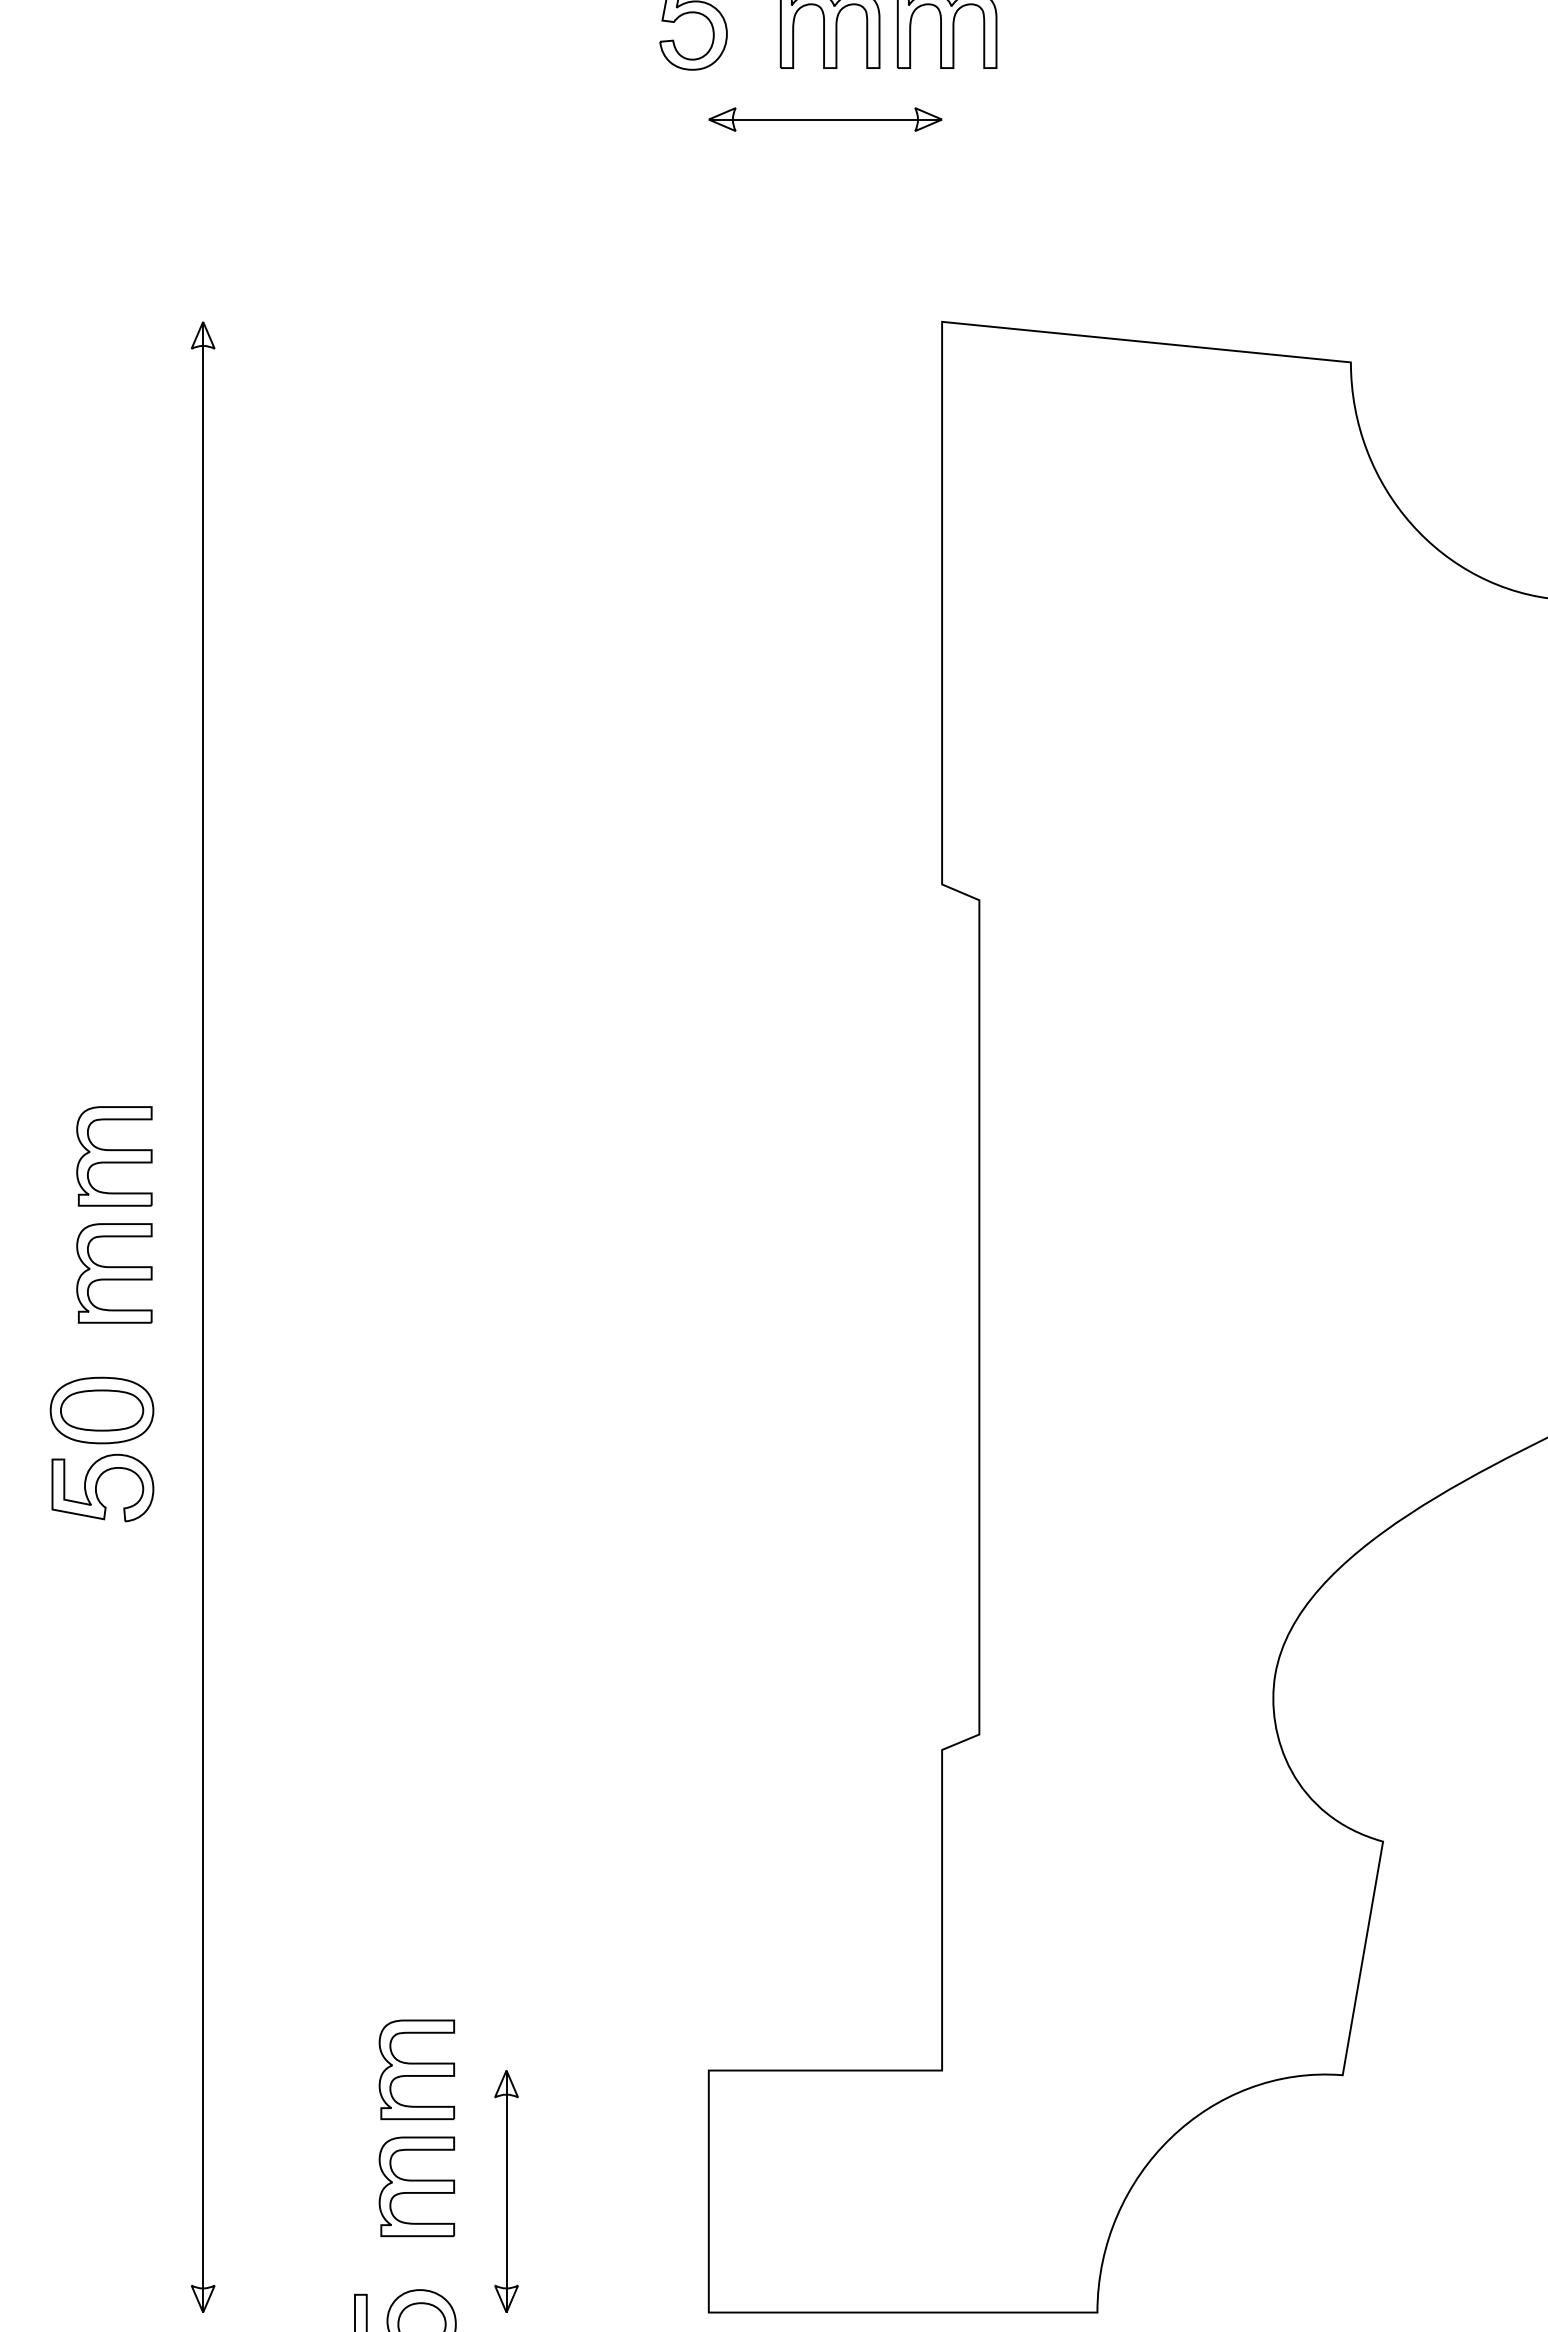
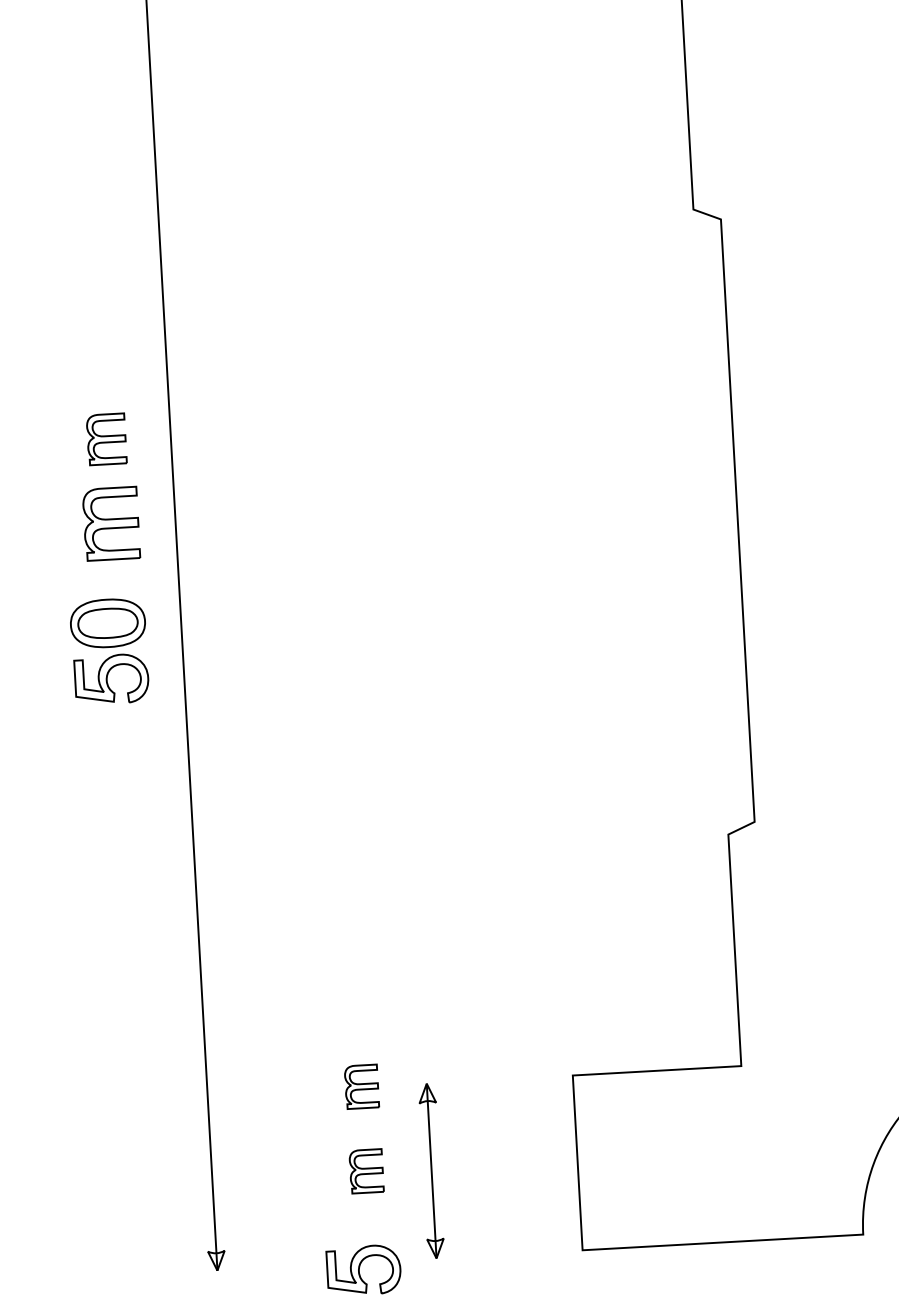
part: (114, 1156) -> (106, 439), size x0.7
part: (416, 2069) -> (361, 1086), size x0.6
part: (416, 2186) -> (366, 1171), size x0.6

